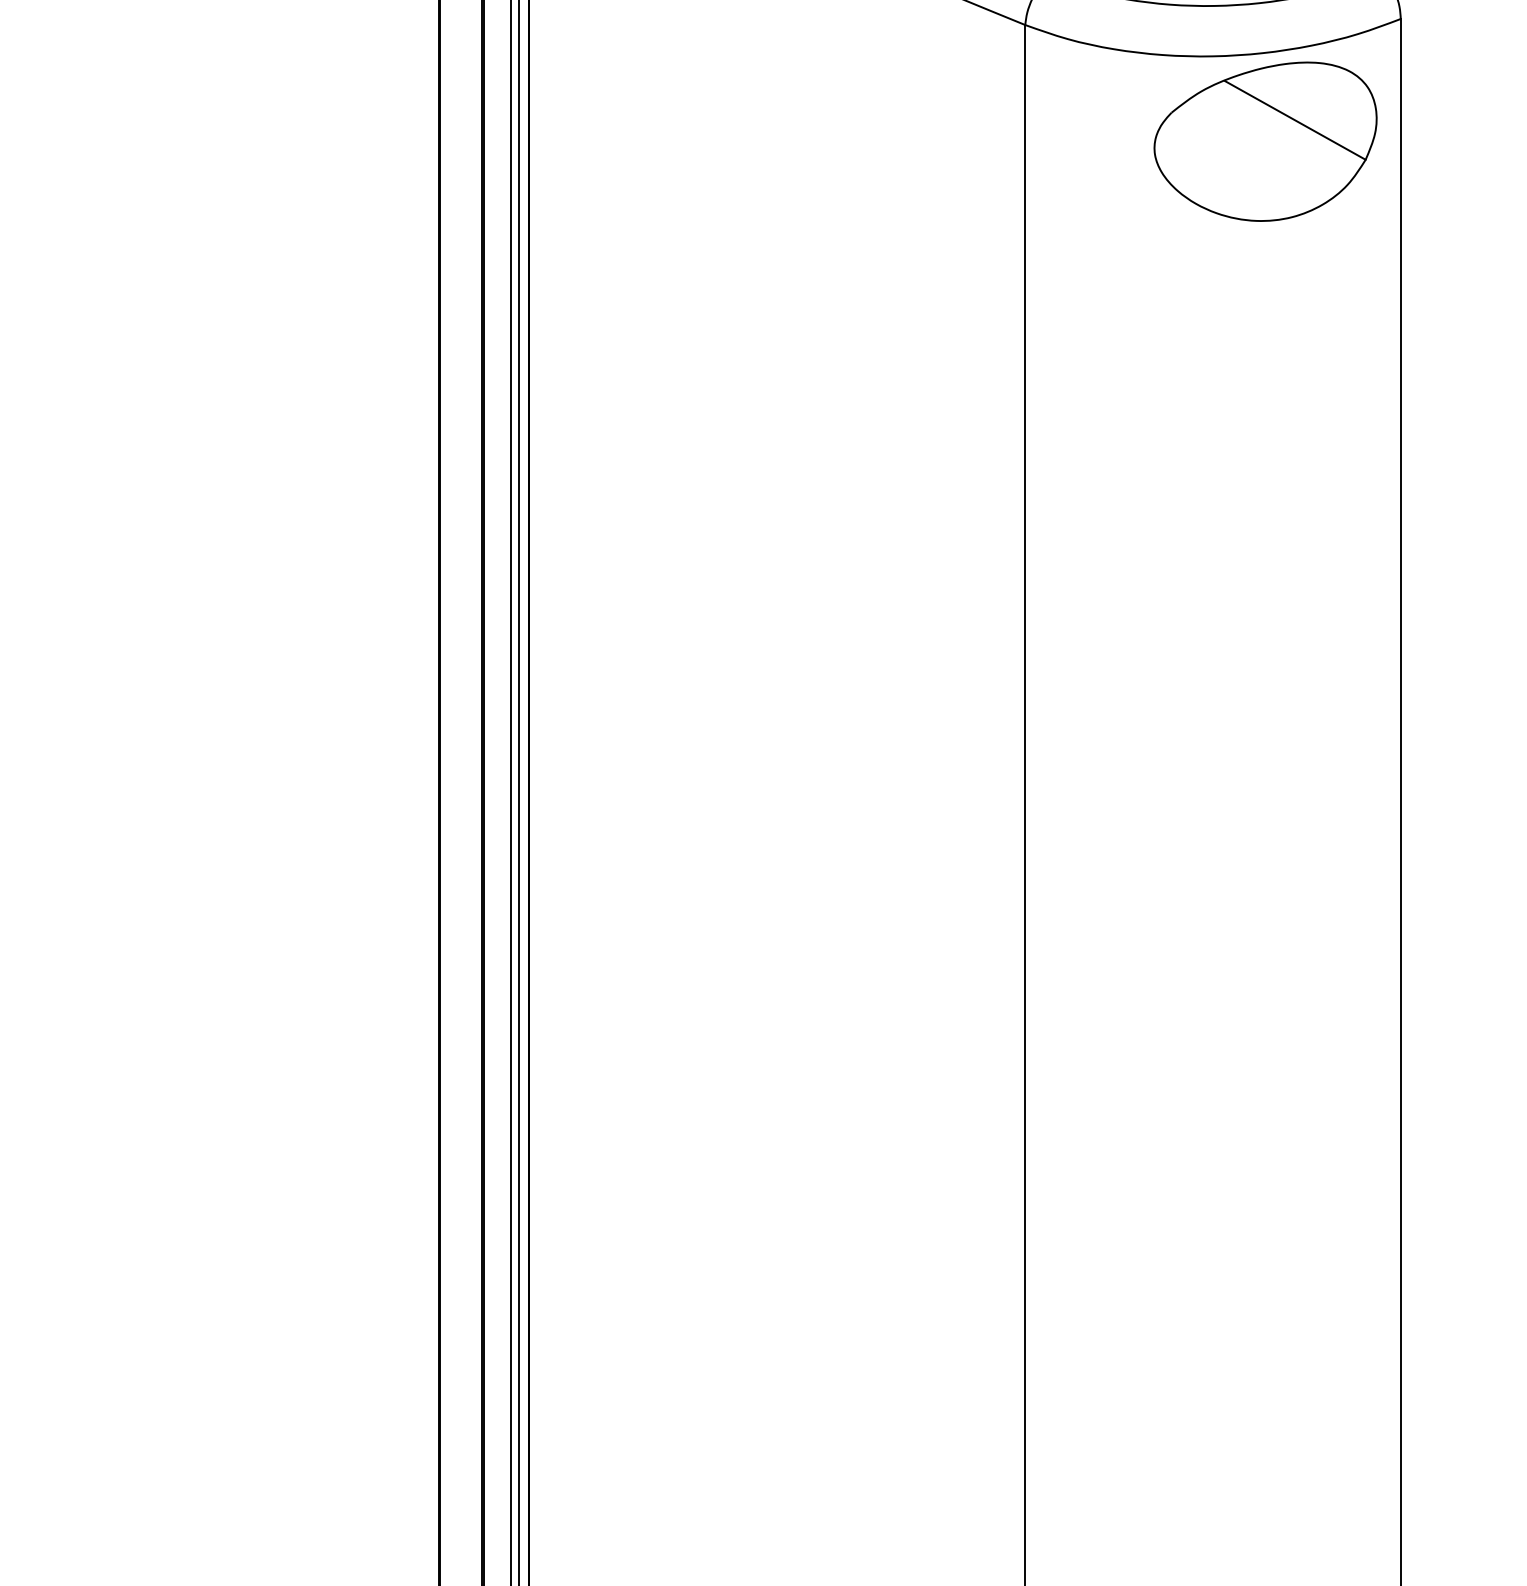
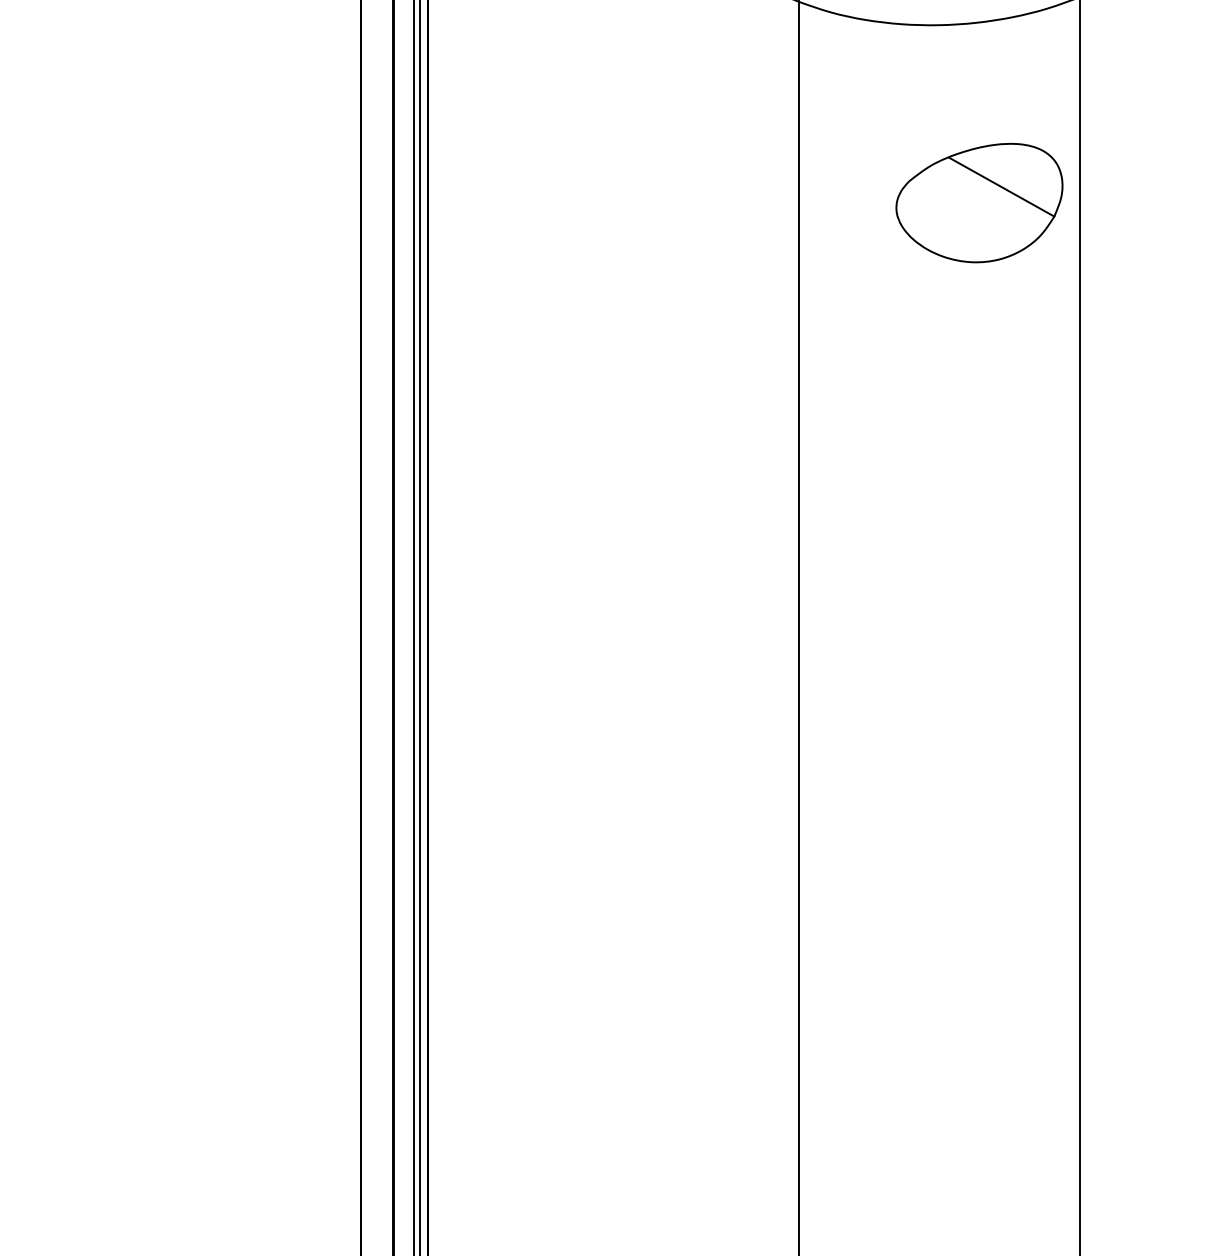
part: (1265, 140) -> (979, 202), moved

